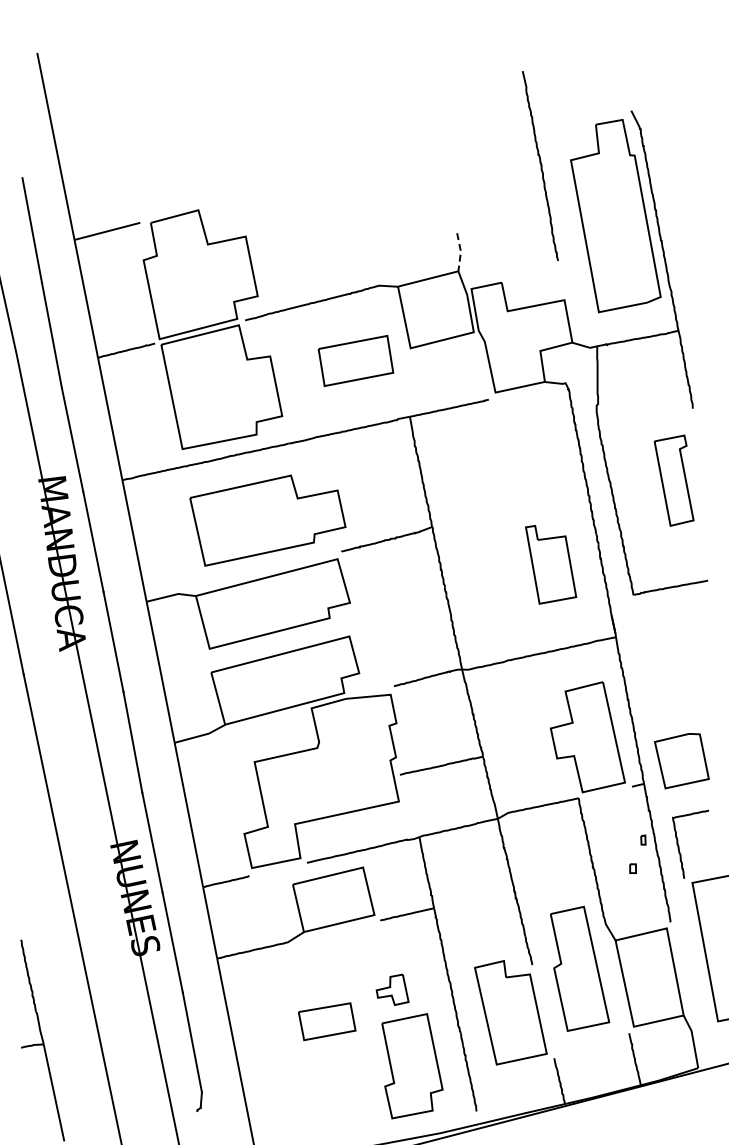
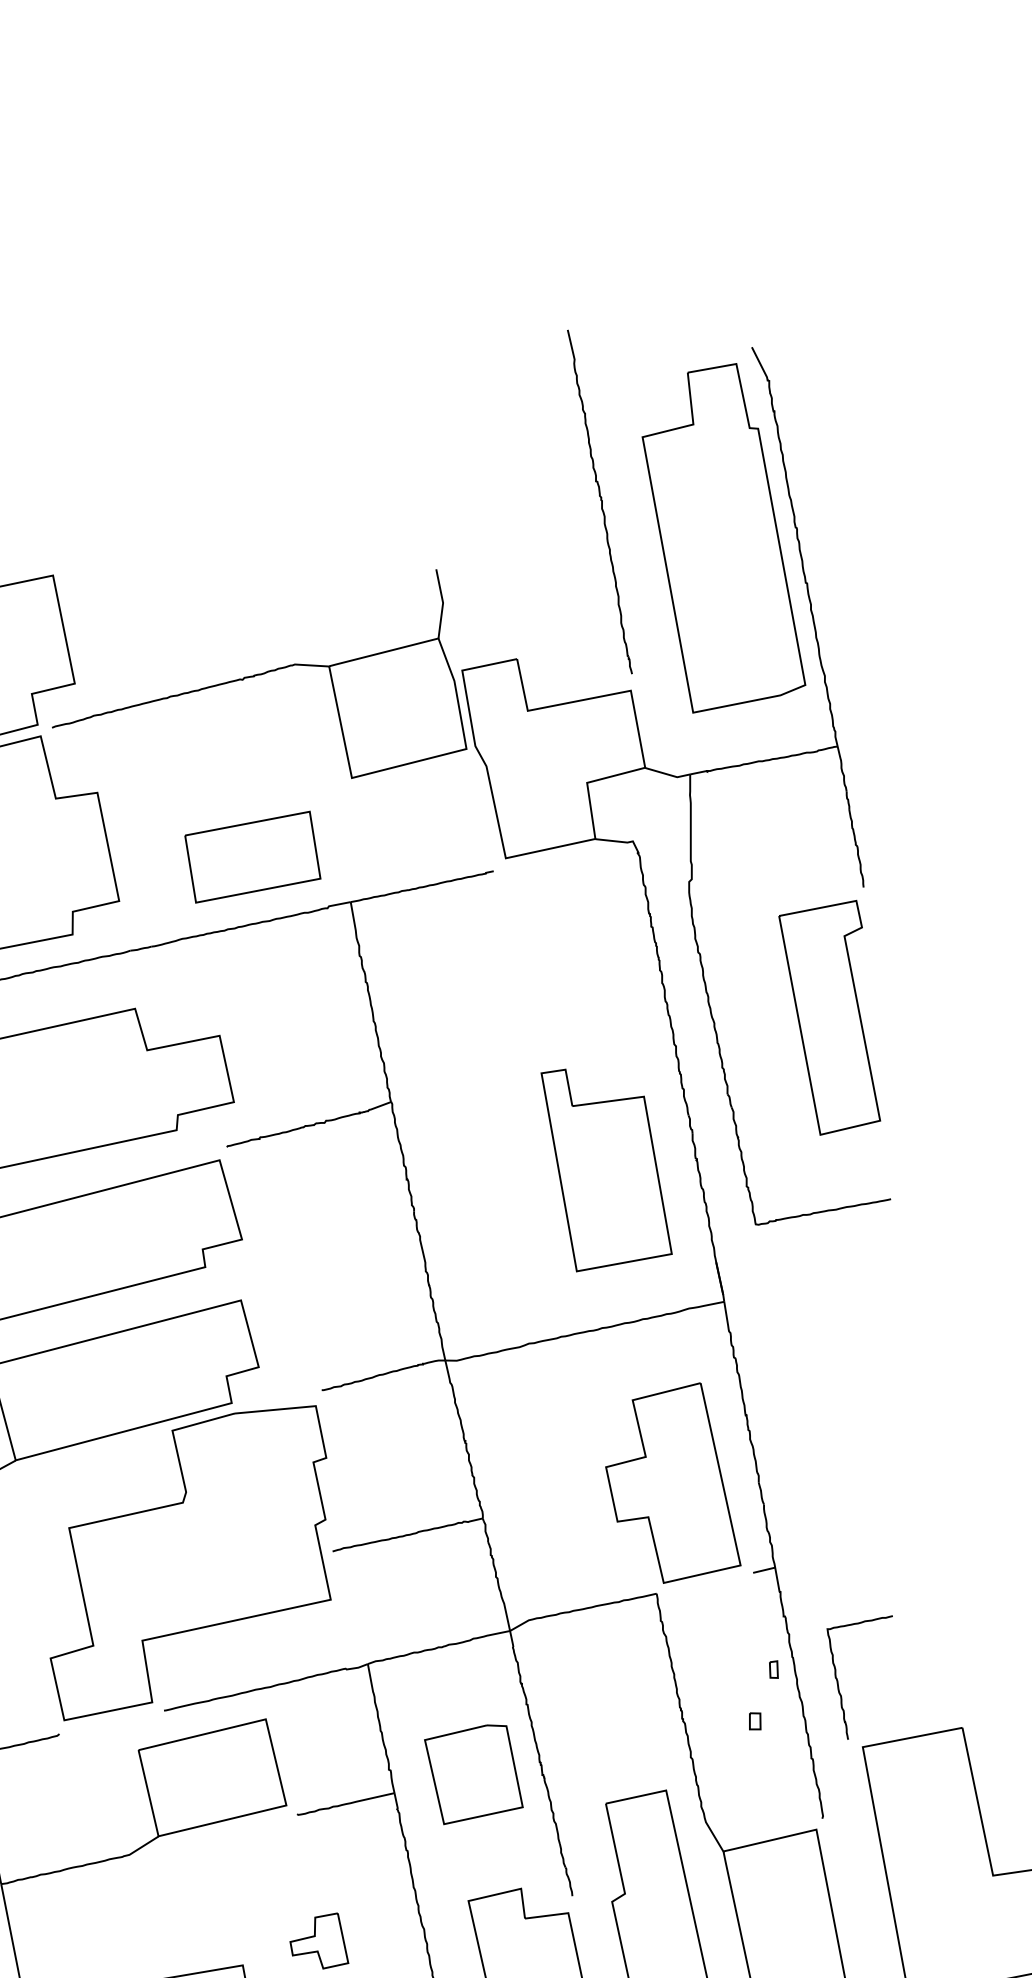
part: (540, 165) -> (600, 501), moved
line: (460, 251) -> (442, 602), dashed -> solid
part: (355, 360) -> (251, 856), moved
part: (673, 480) -> (828, 1017), size x1.43
part: (550, 564) -> (605, 1169), size x1.43
part: (681, 761) -> (473, 1775), moved

